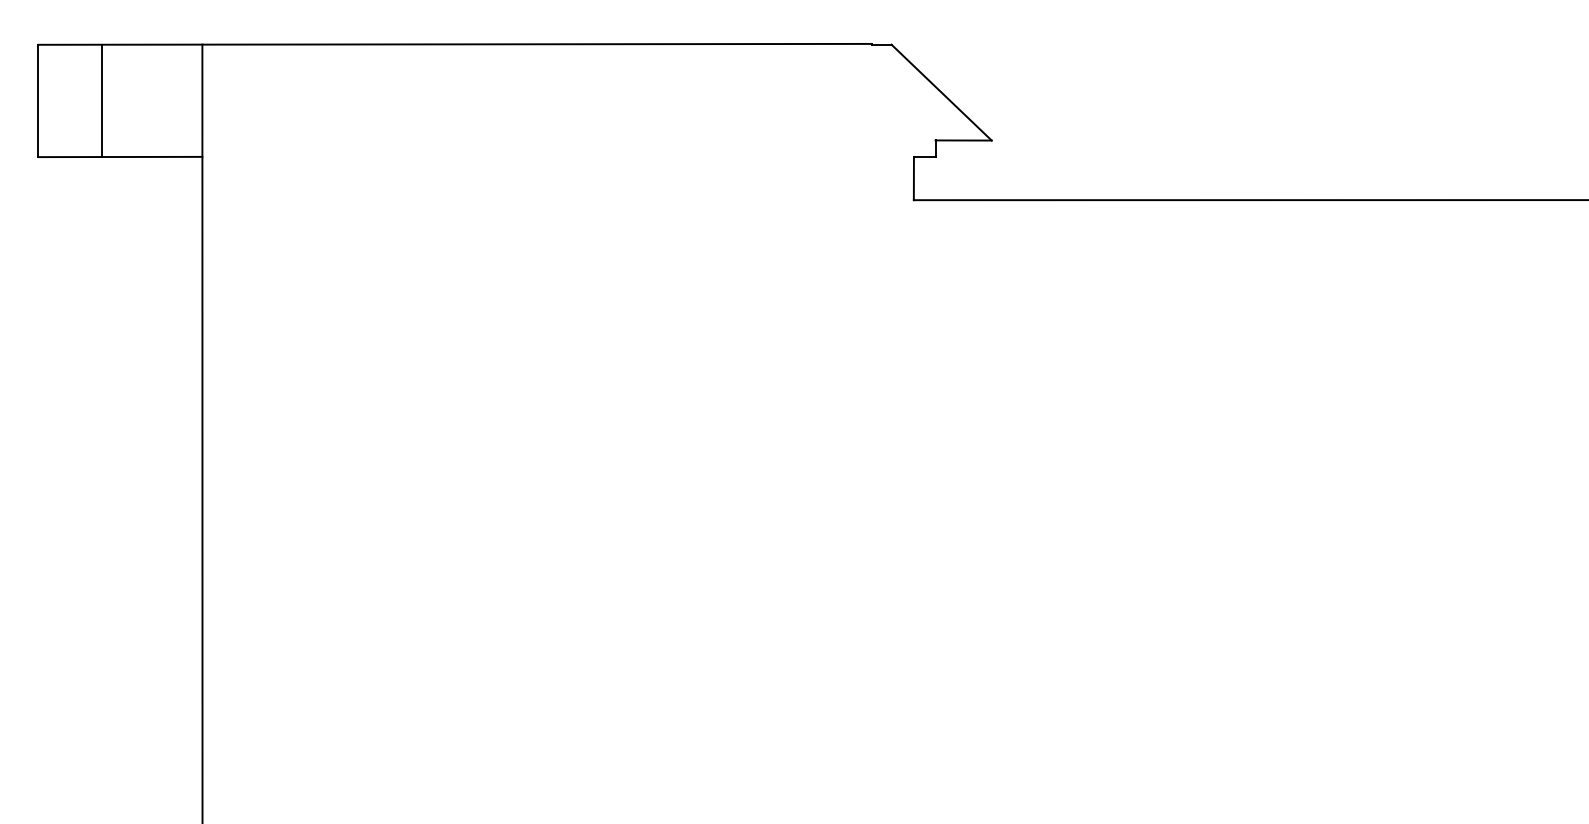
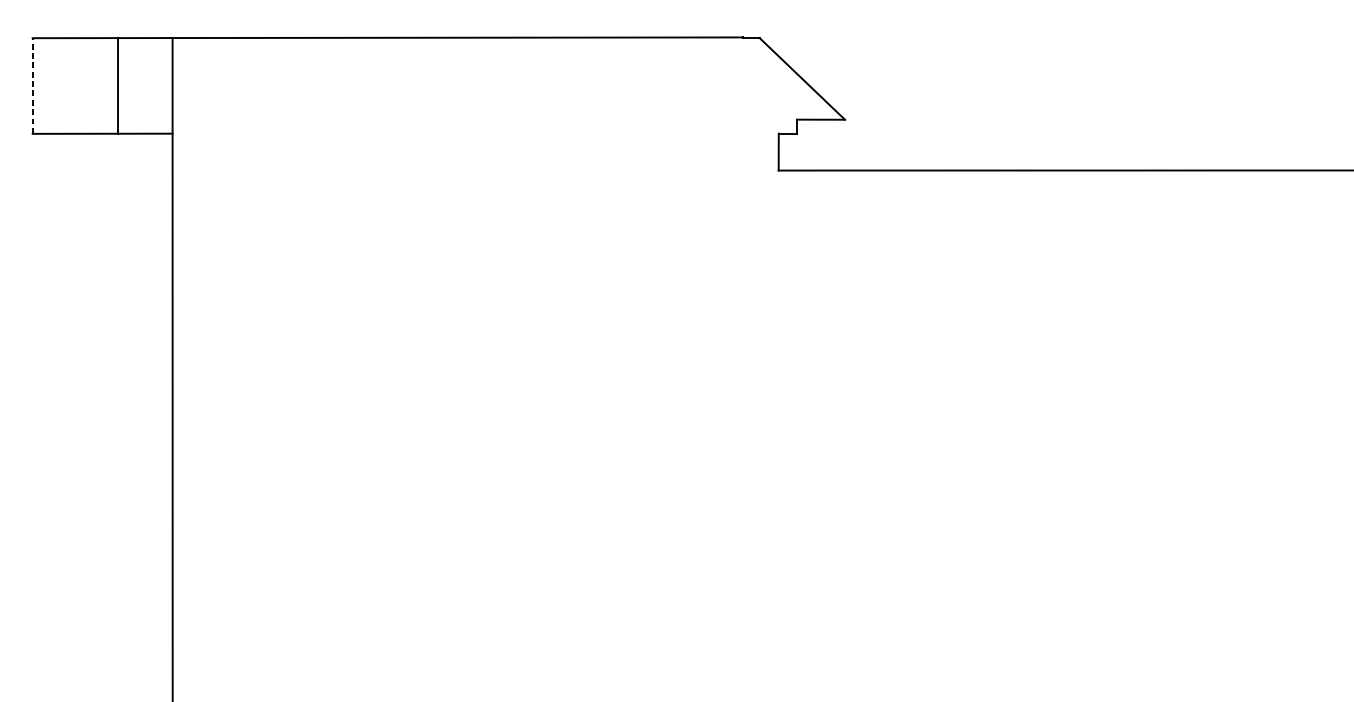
line: (38, 100) -> (32, 85), solid -> dashed
line: (101, 100) -> (117, 85), moved

